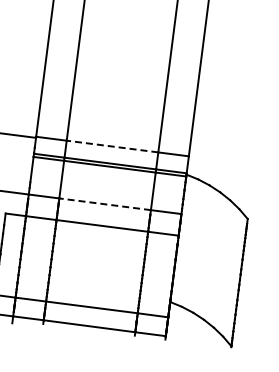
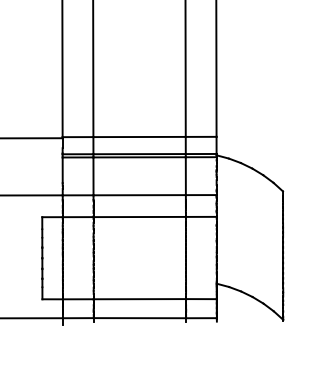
line: (112, 147) -> (139, 137), dashed -> solid
line: (104, 204) -> (139, 195), dashed -> solid

